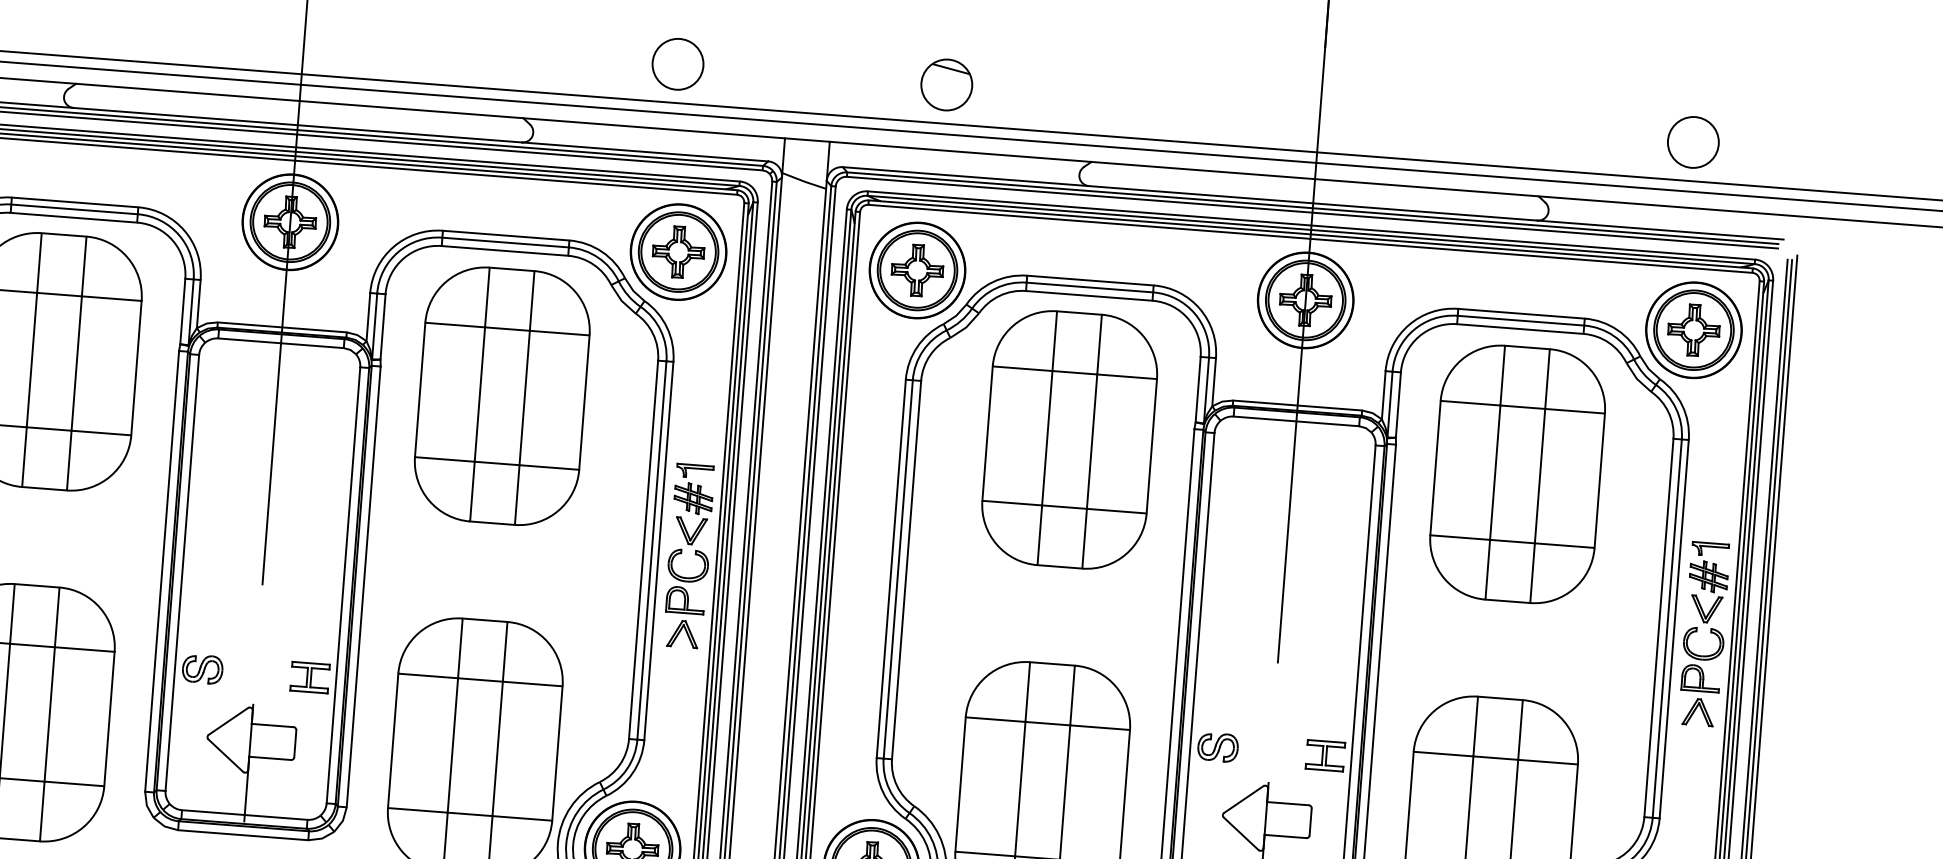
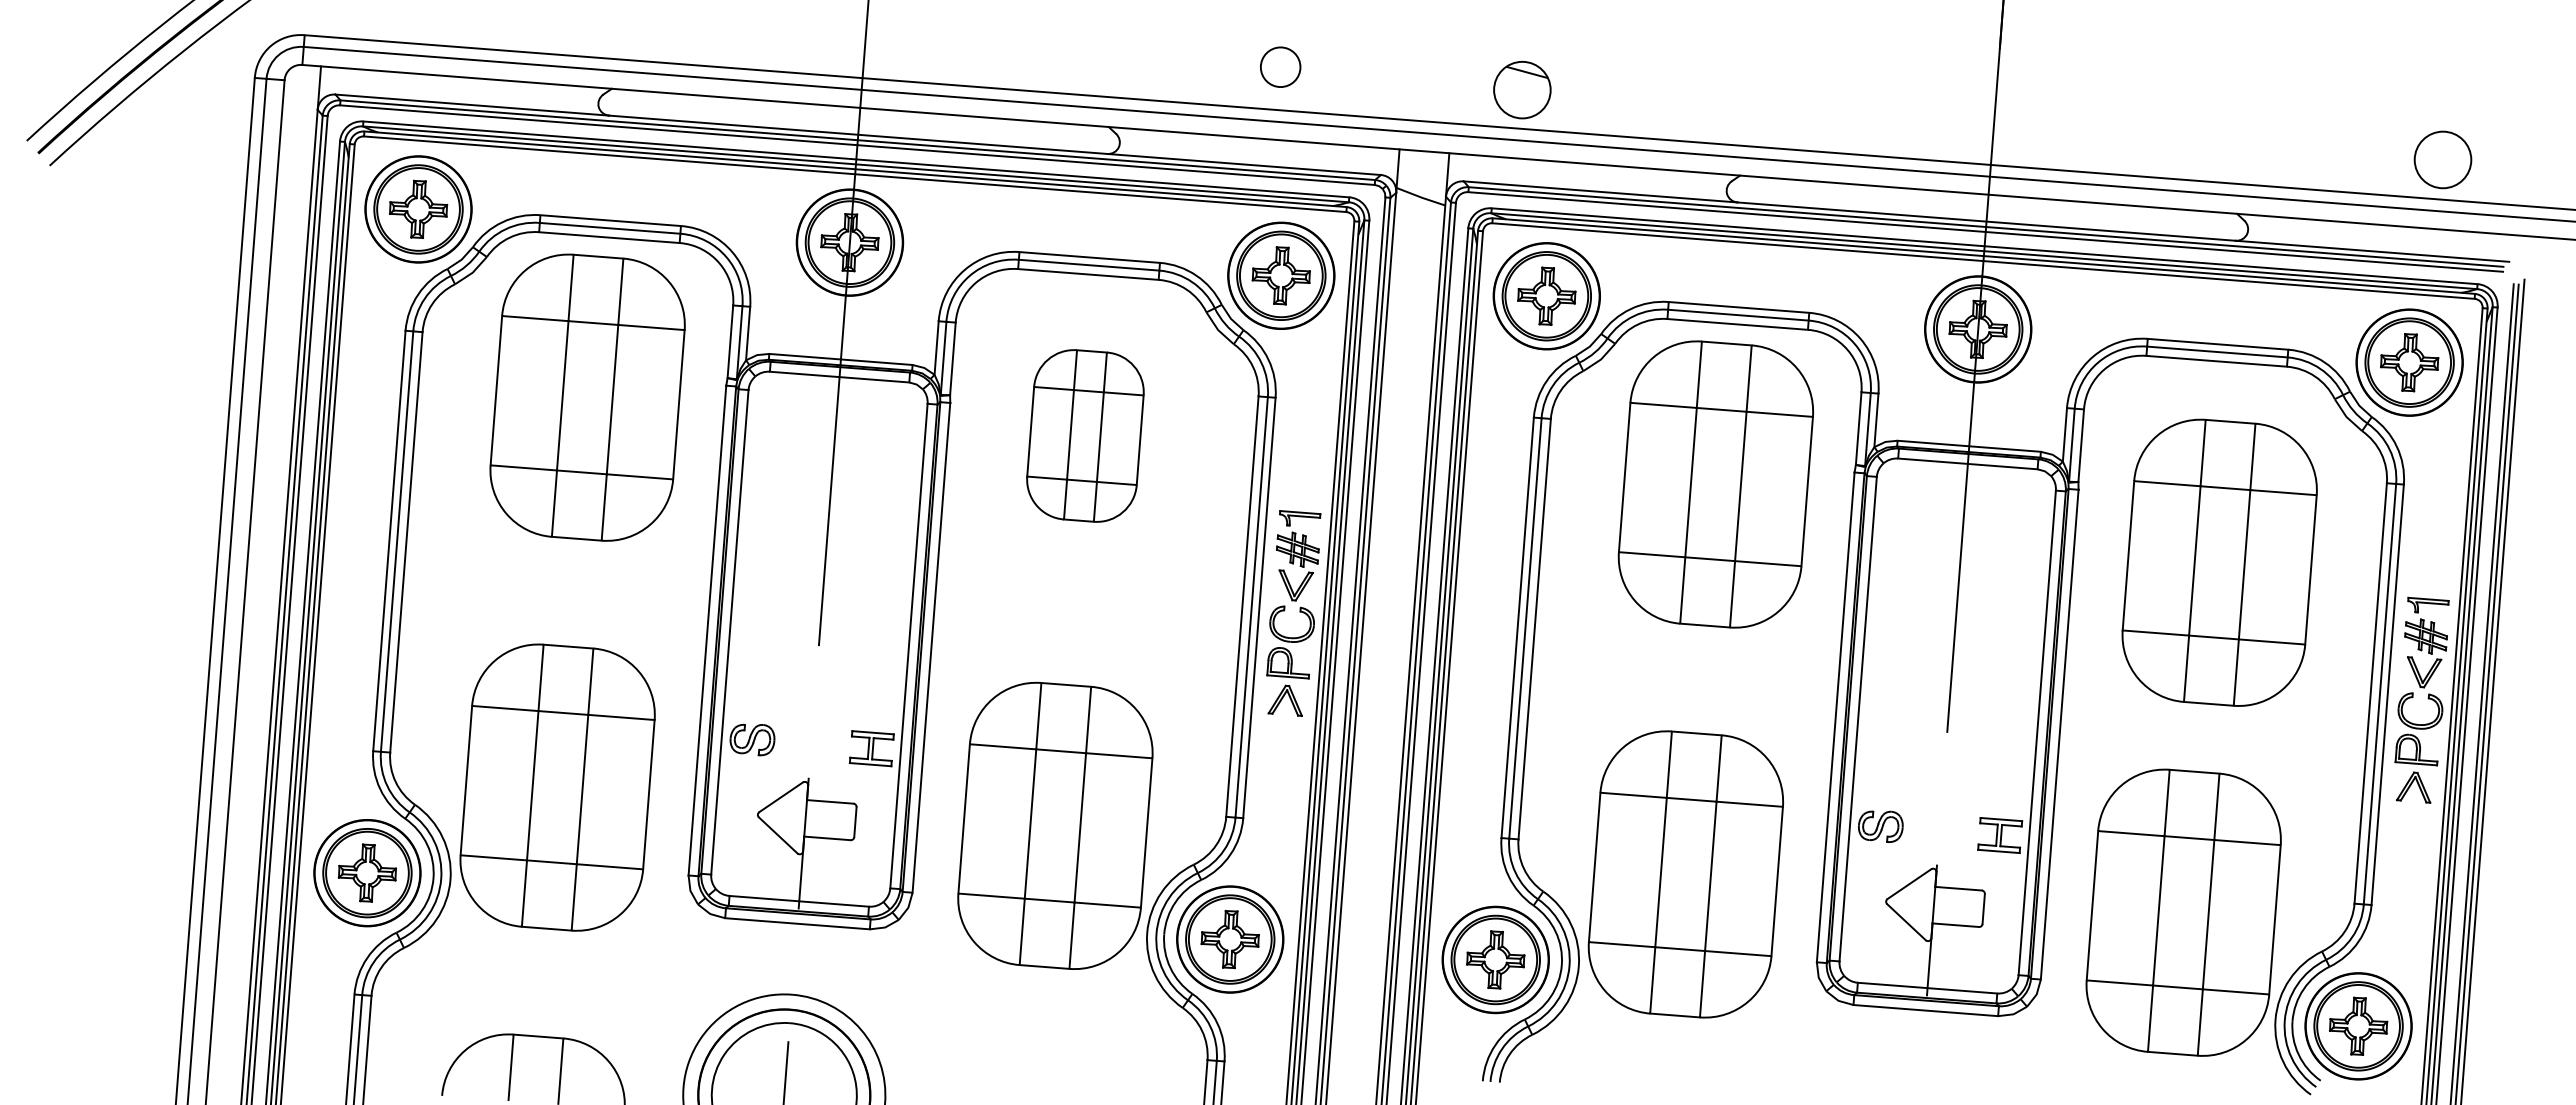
circle: (677, 64) -> (1280, 67), size x0.7
part: (946, 85) -> (1522, 90), moved
circle: (1692, 142) -> (2442, 159), moved
part: (502, 395) -> (1085, 435), size x0.6
part: (1517, 474) -> (2219, 562), moved

